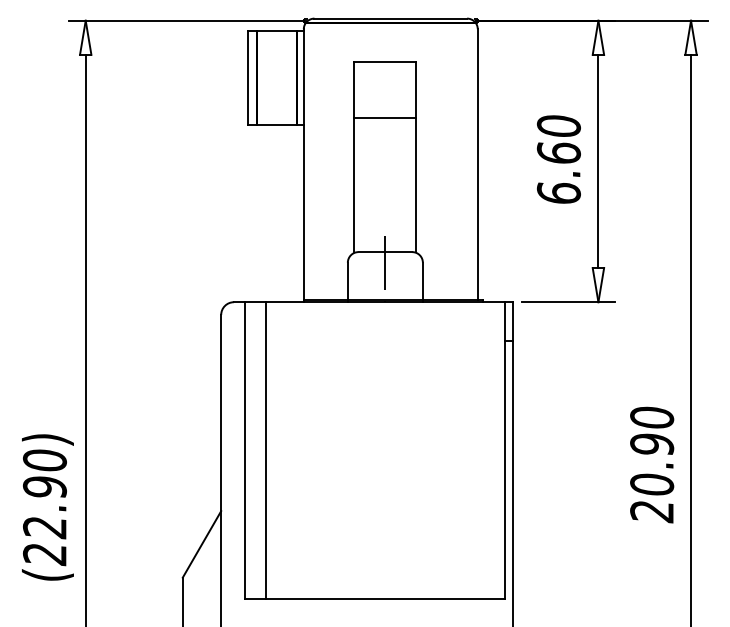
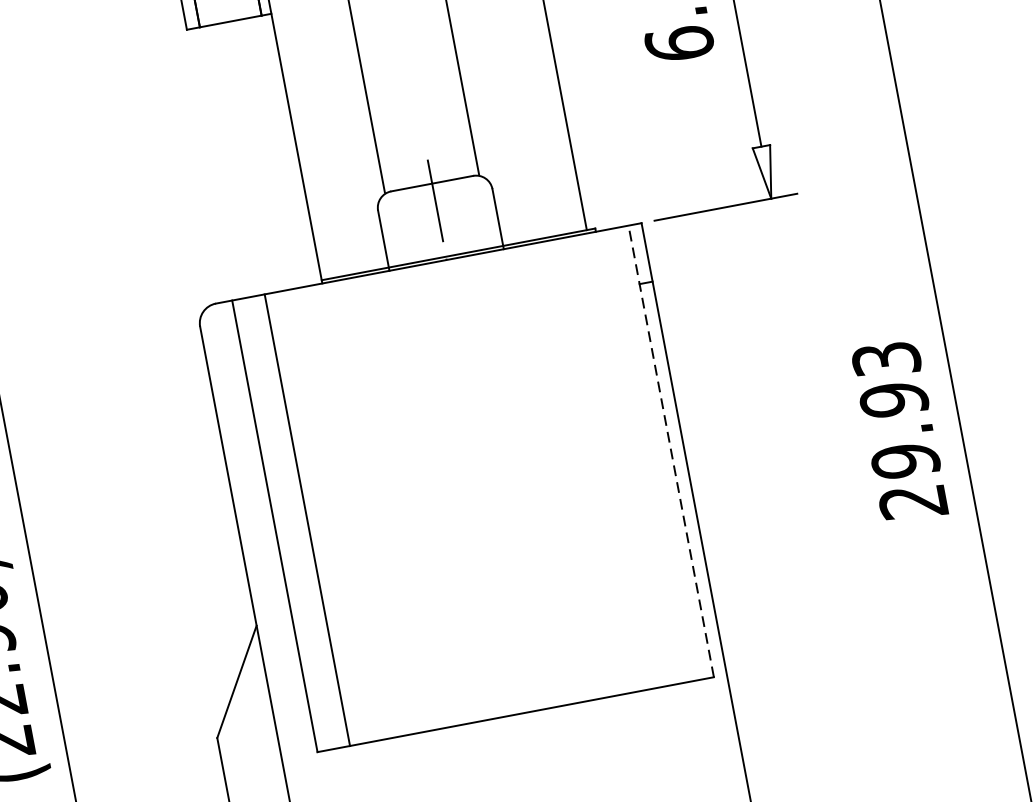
line: (504, 449) -> (670, 450), solid -> dashed
text: (652, 450) -> (896, 409), 20.90 -> 29.93

